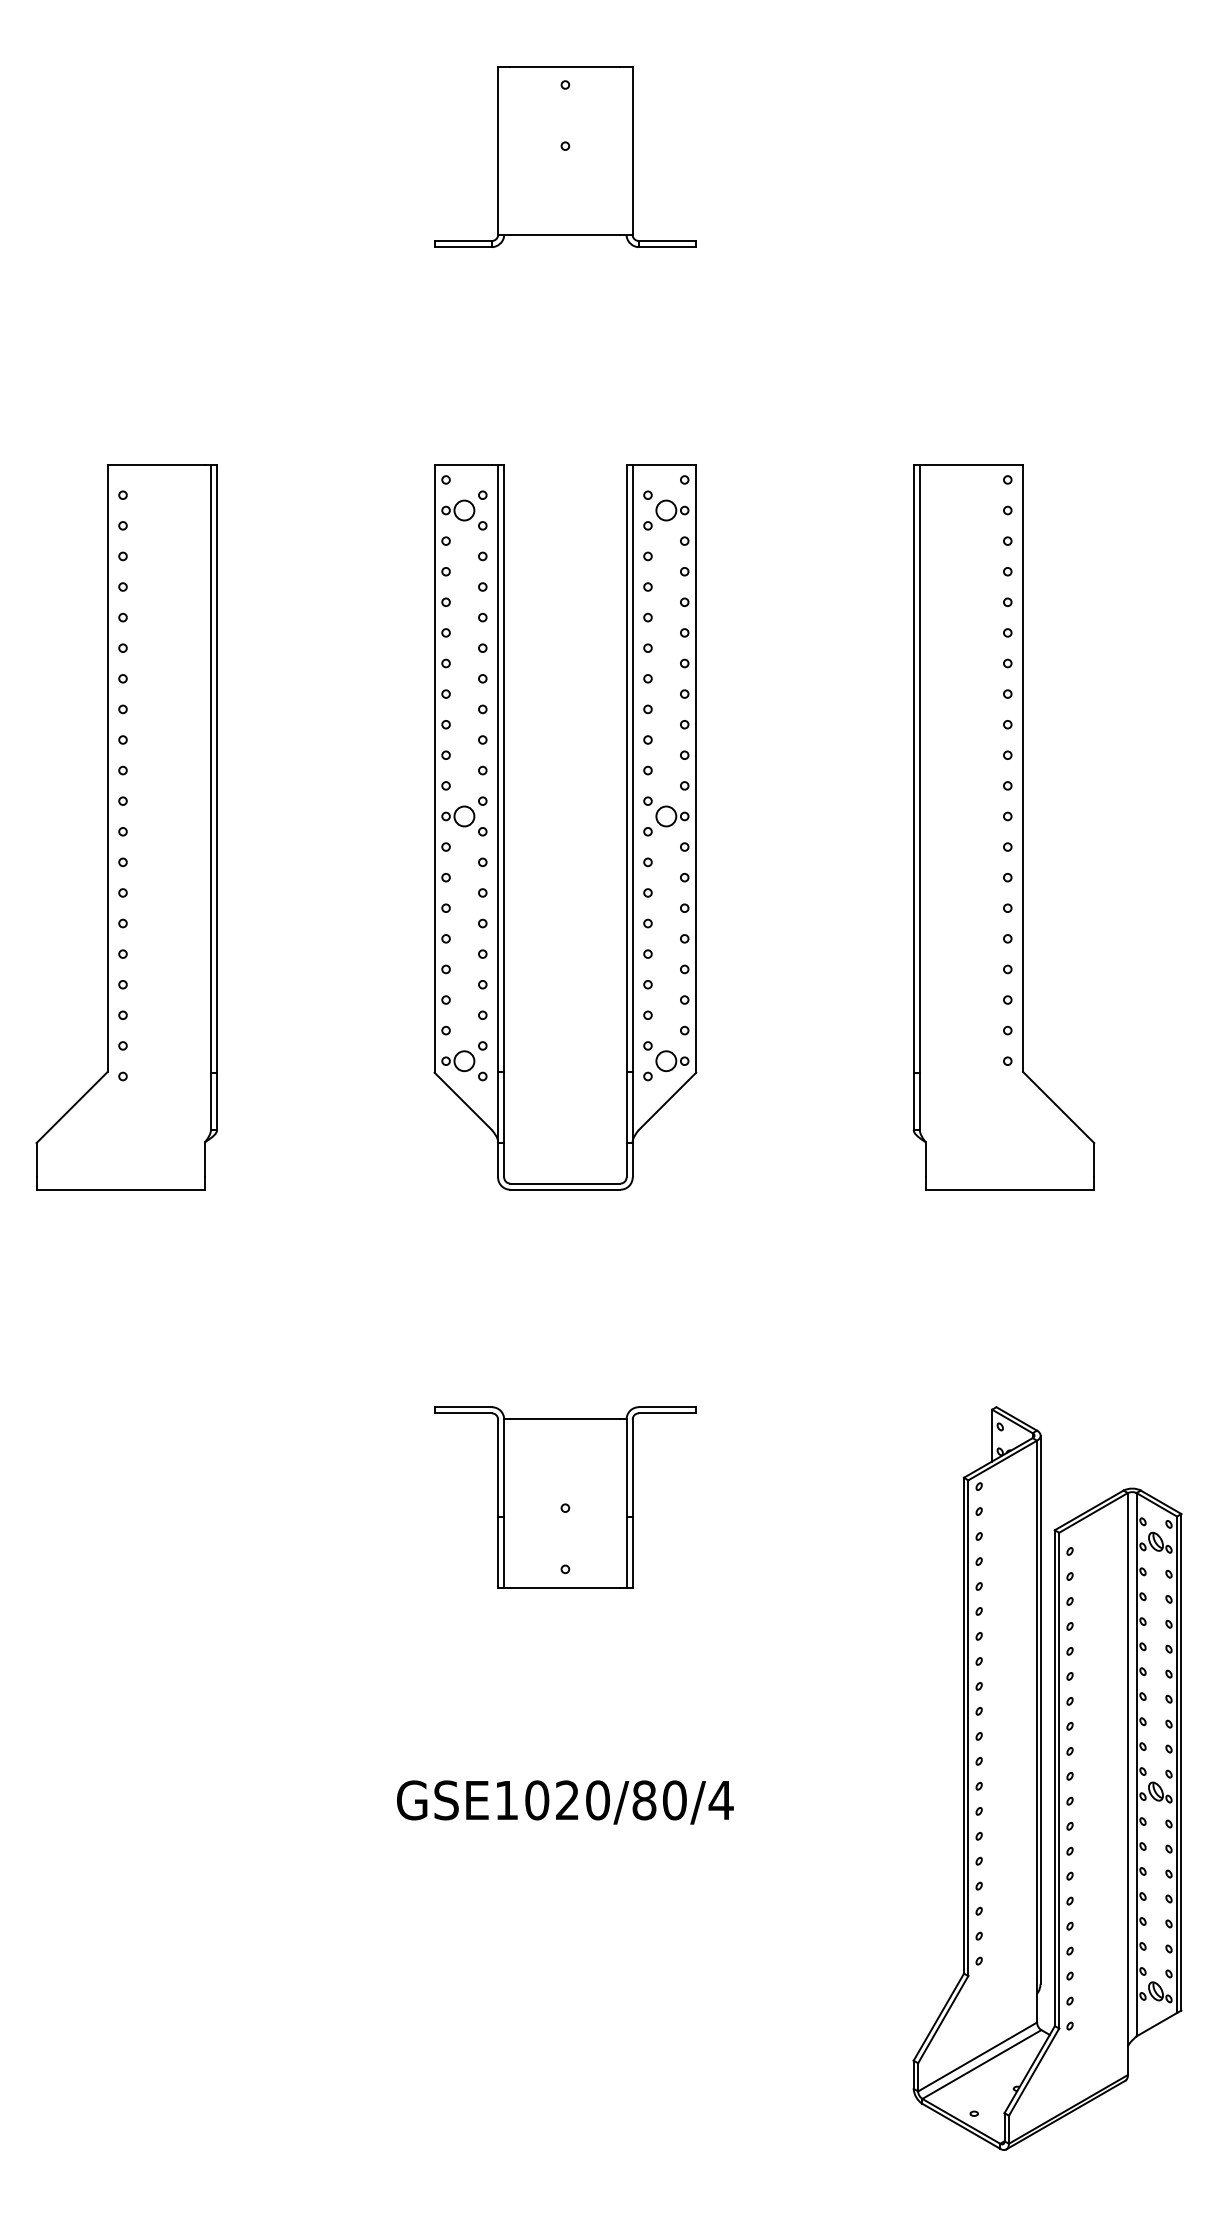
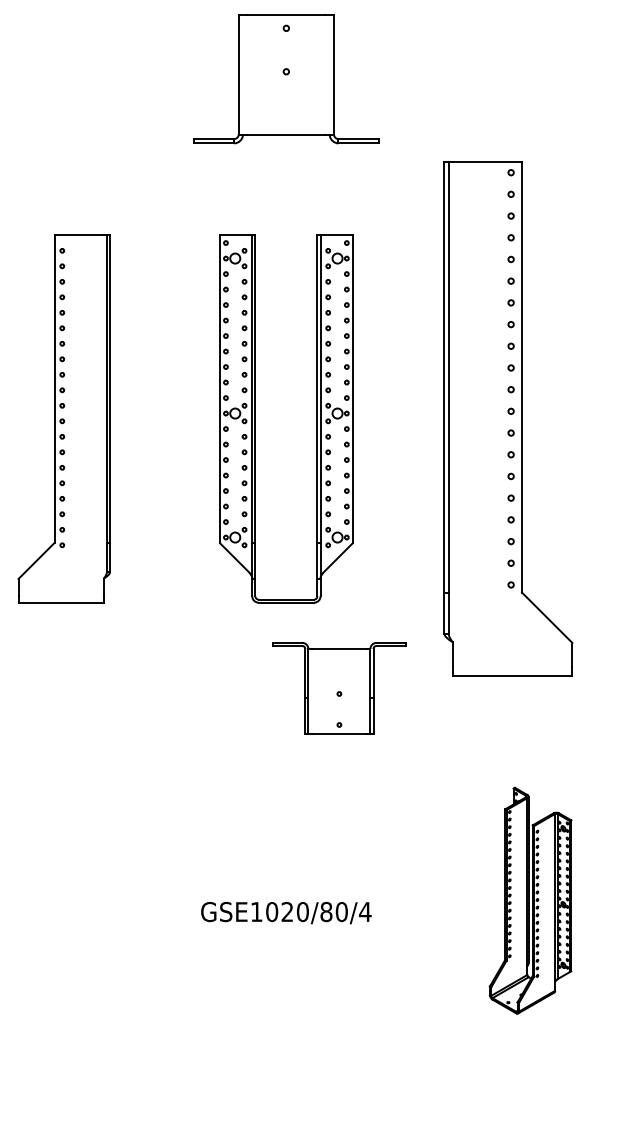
part: (565, 157) -> (286, 79), size x1.4
part: (1003, 826) -> (508, 418), size x1.4
part: (565, 1497) -> (339, 688), moved
part: (1047, 1777) -> (530, 900), size x0.6

